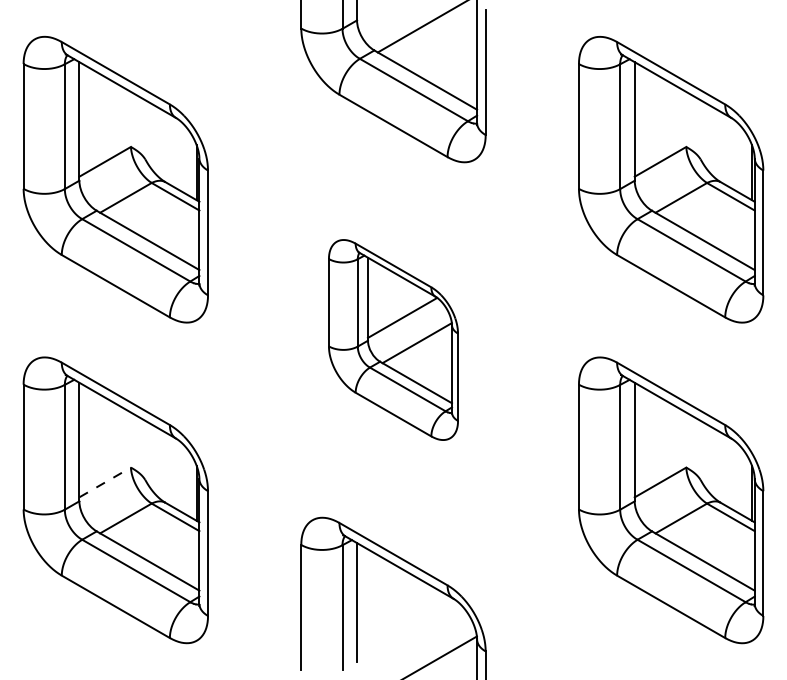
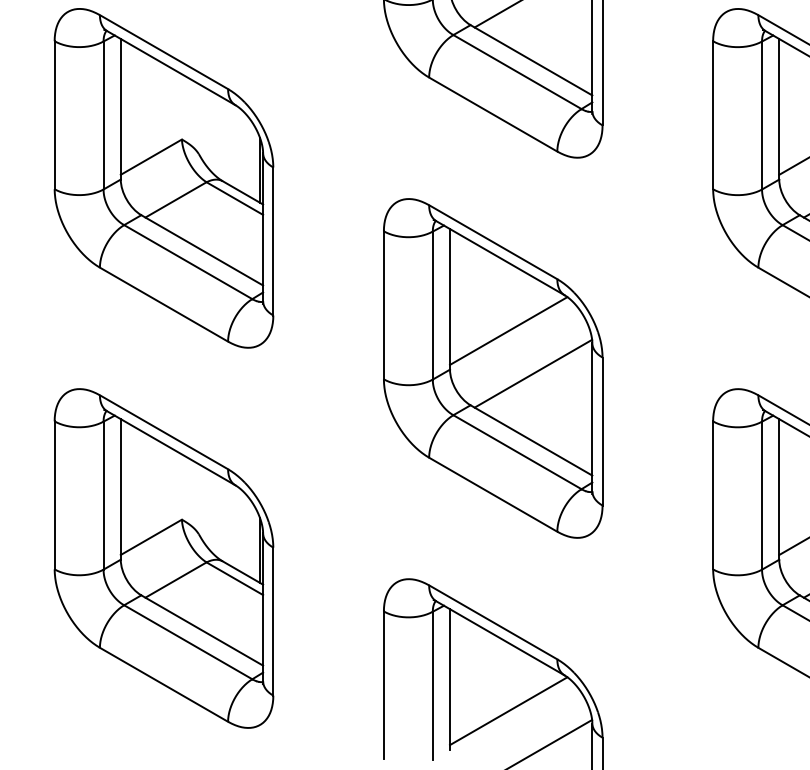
part: (393, 339) -> (493, 367), size x1.43
line: (105, 482) -> (151, 537), dashed -> solid
line: (406, 628) -> (508, 710), added

